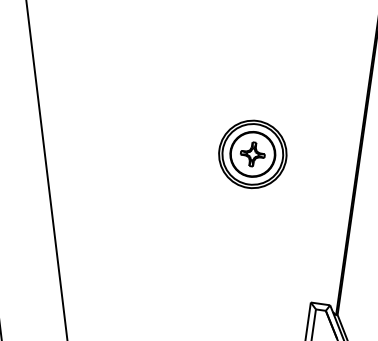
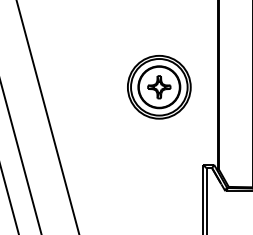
part: (252, 154) -> (159, 87), size x1.67

